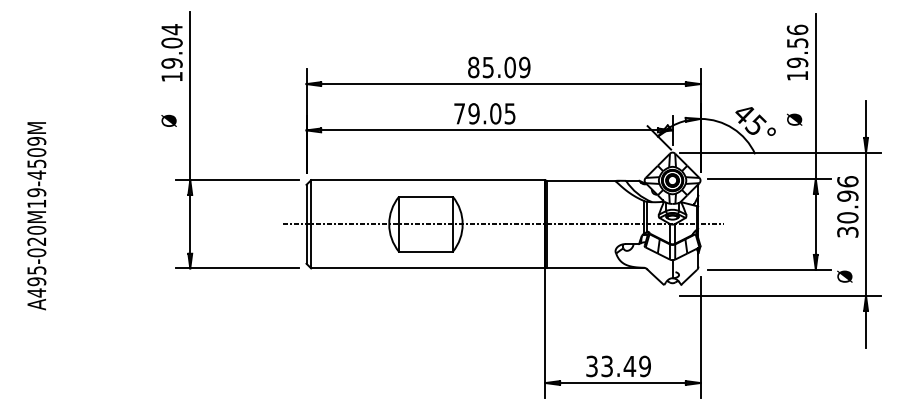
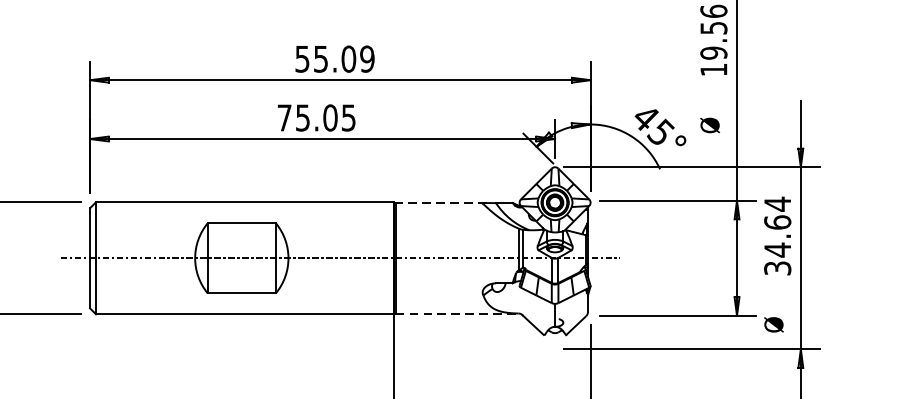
text: (473, 67) -> (302, 59), 85.09 -> 55.09
text: (473, 113) -> (302, 117), 79.05 -> 75.05
line: (582, 180) -> (440, 202), solid -> dashed
text: (847, 199) -> (777, 226), 30.96 -> 34.64
line: (595, 267) -> (457, 313), solid -> dashed

